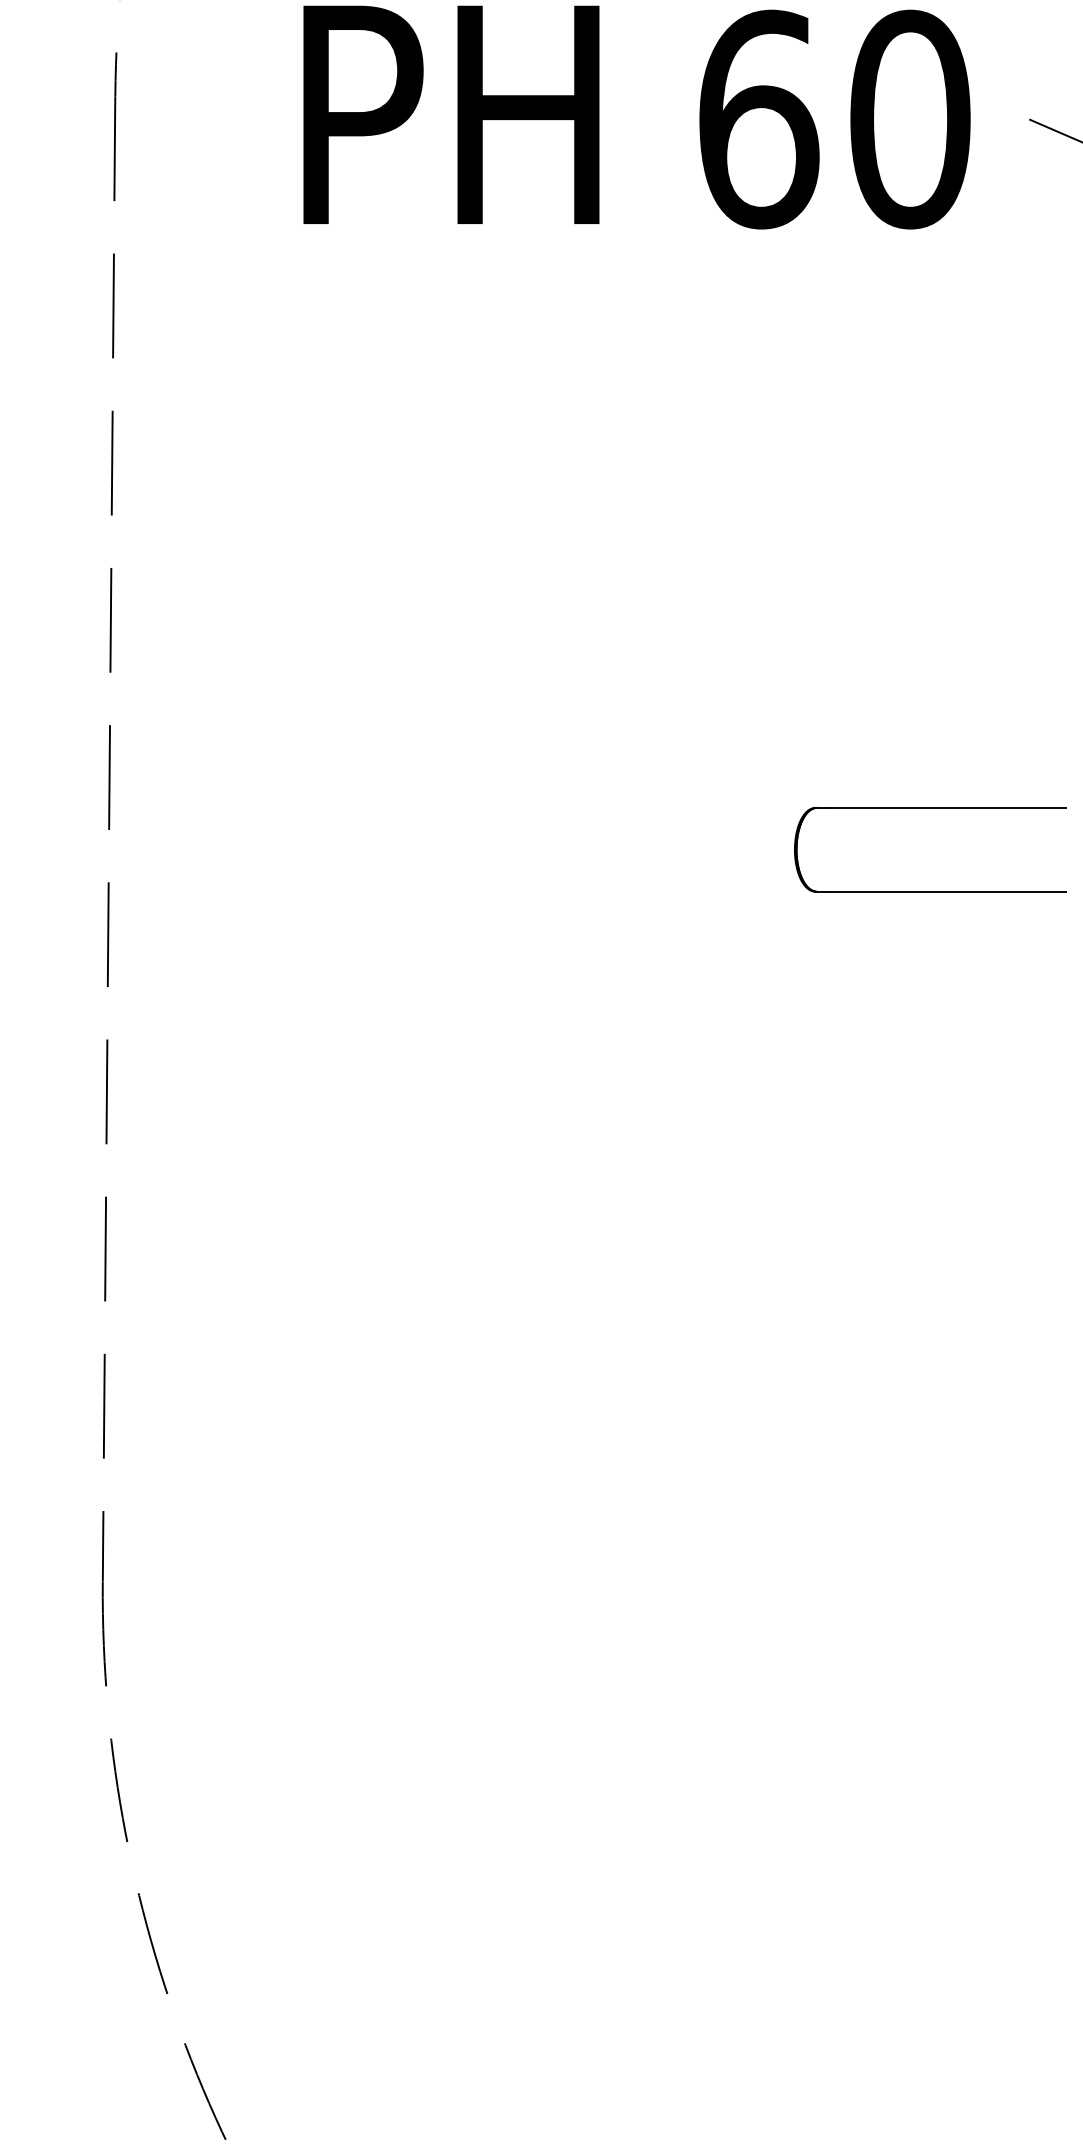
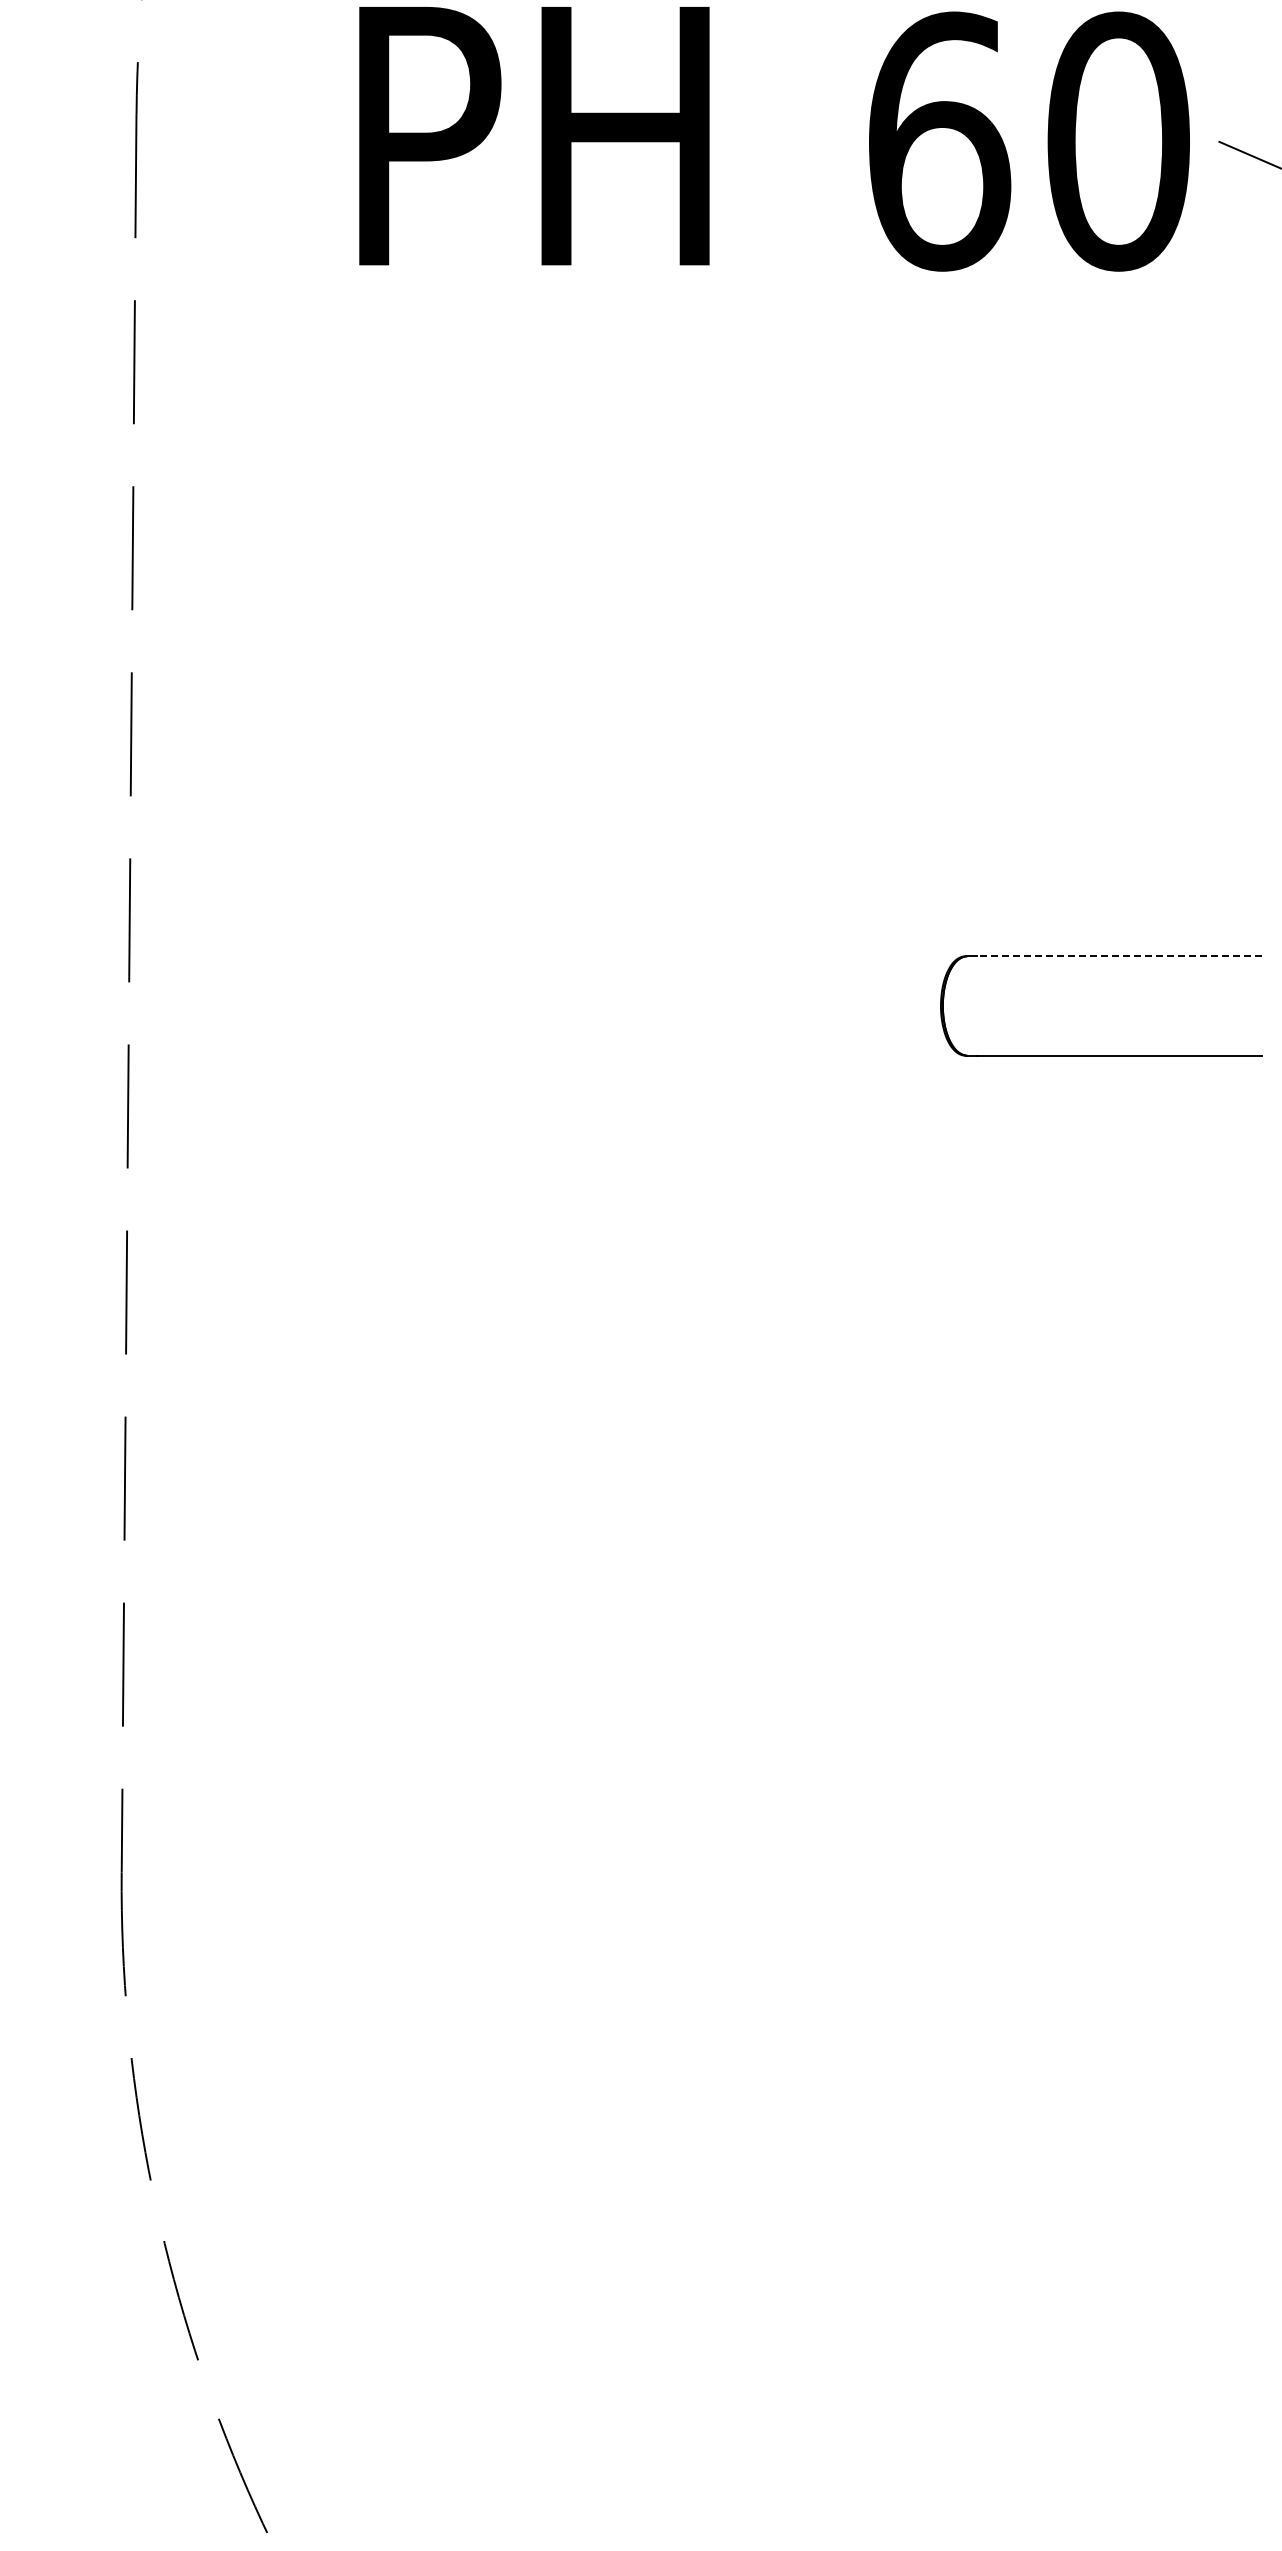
text: (835, 119) -> (1029, 141), moved
line: (945, 808) -> (1119, 956), solid -> dashed

